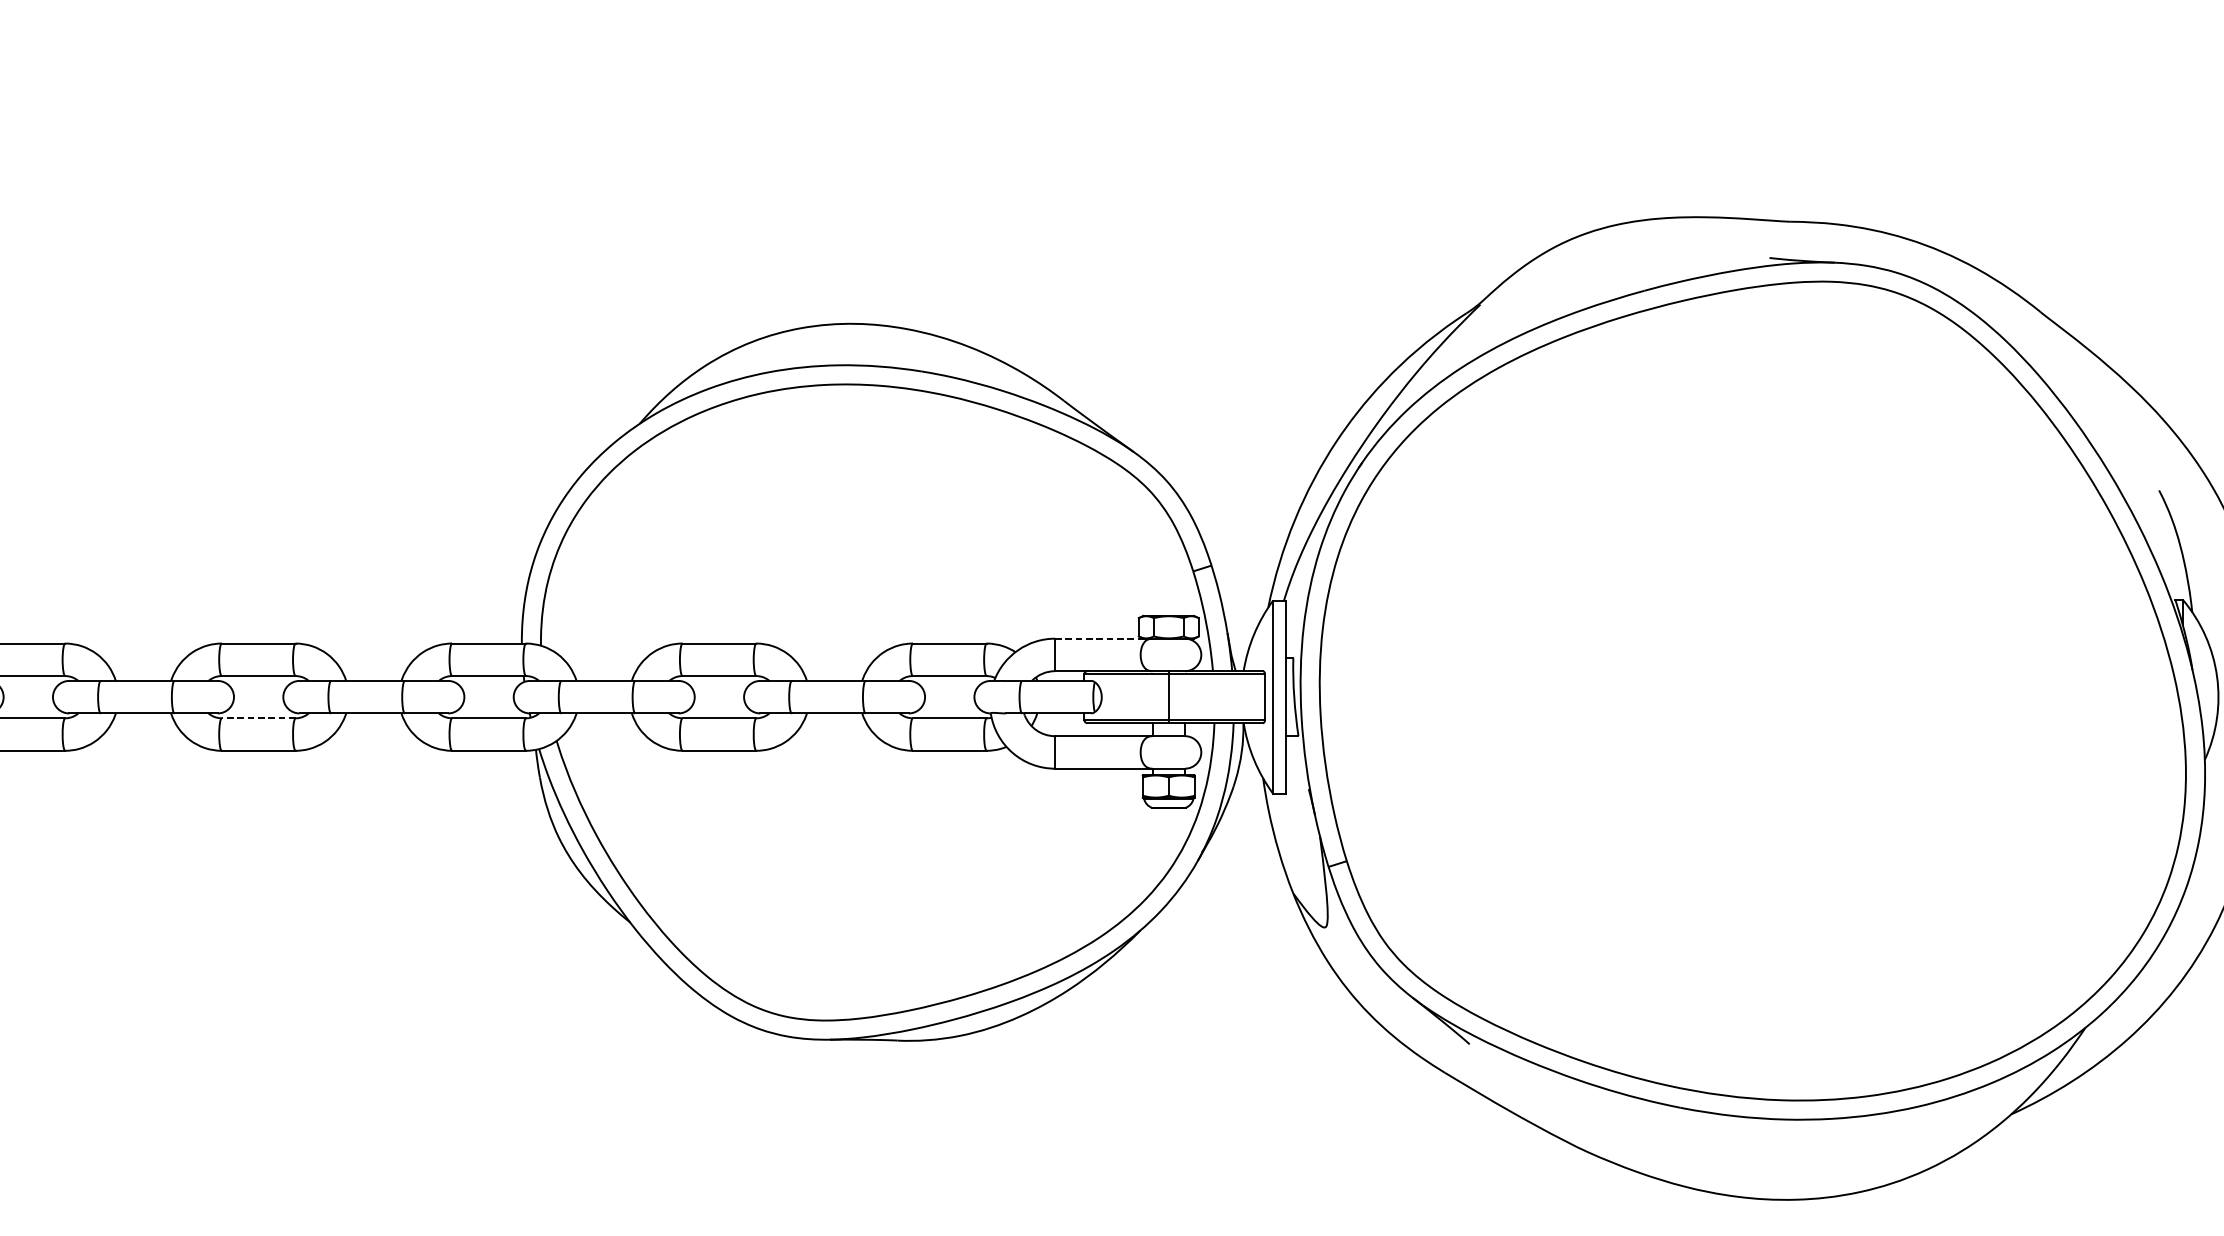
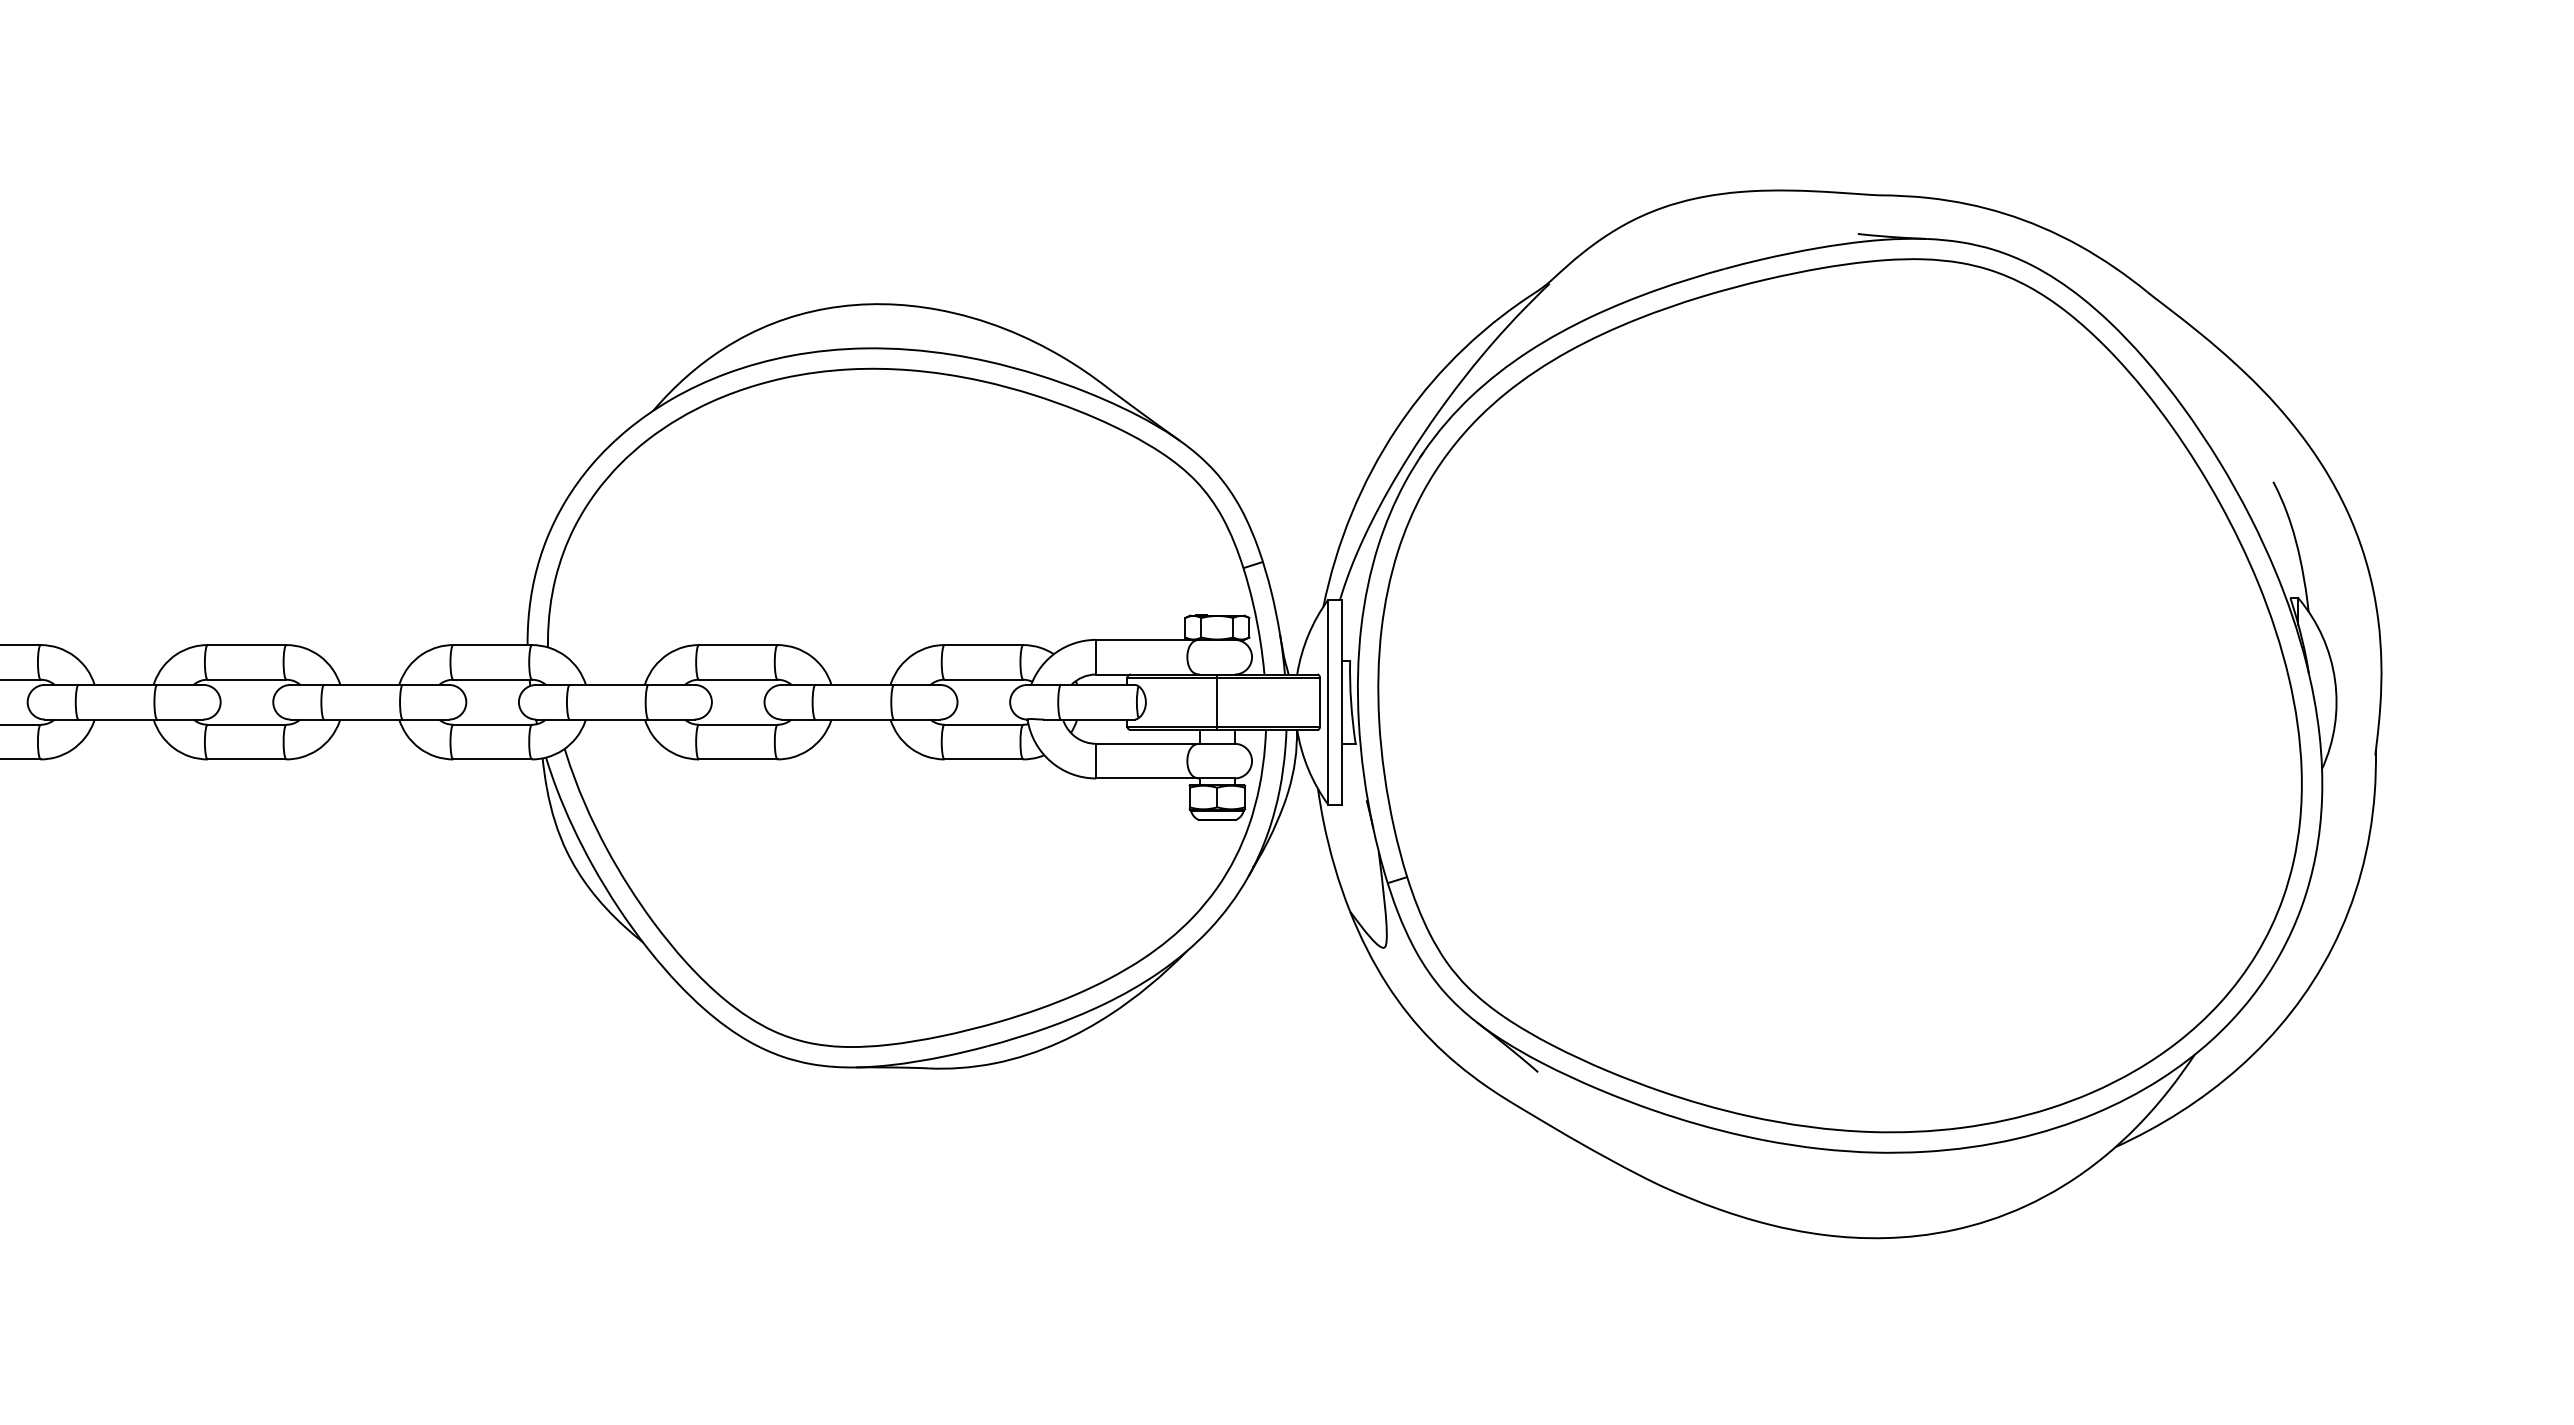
line: (1099, 638) -> (1143, 639), dashed -> solid
line: (258, 718) -> (246, 724), dashed -> solid

